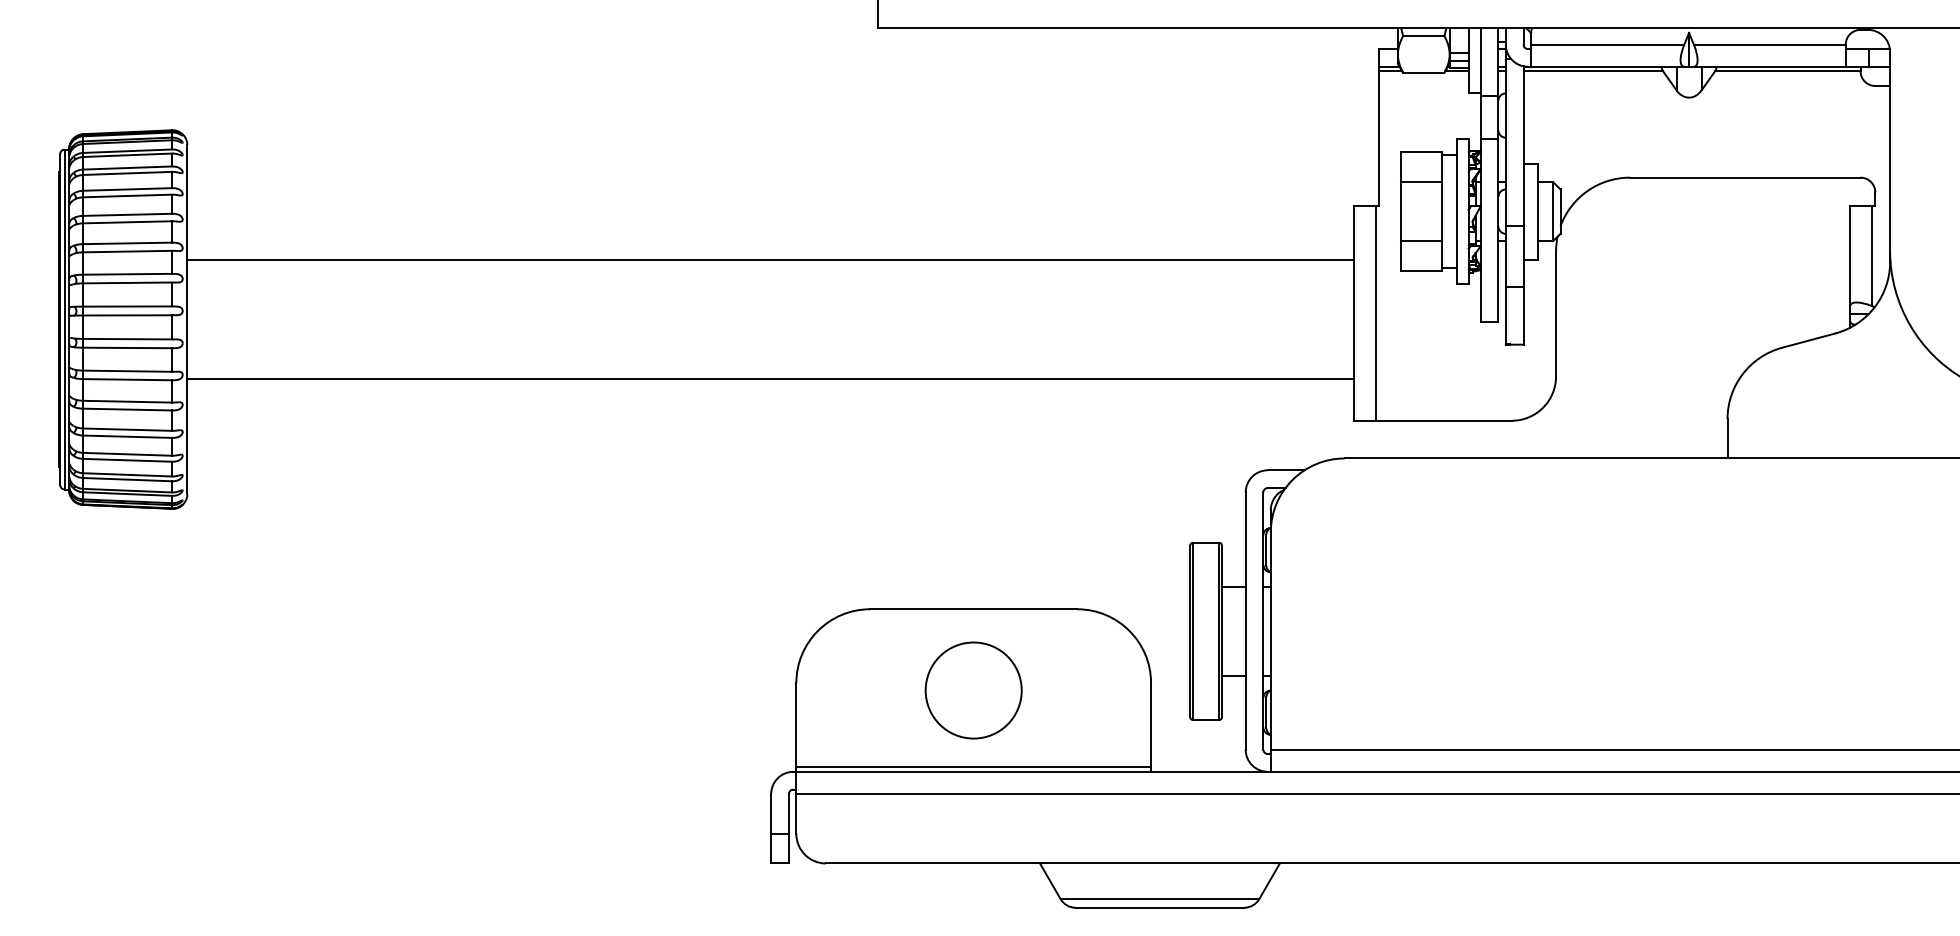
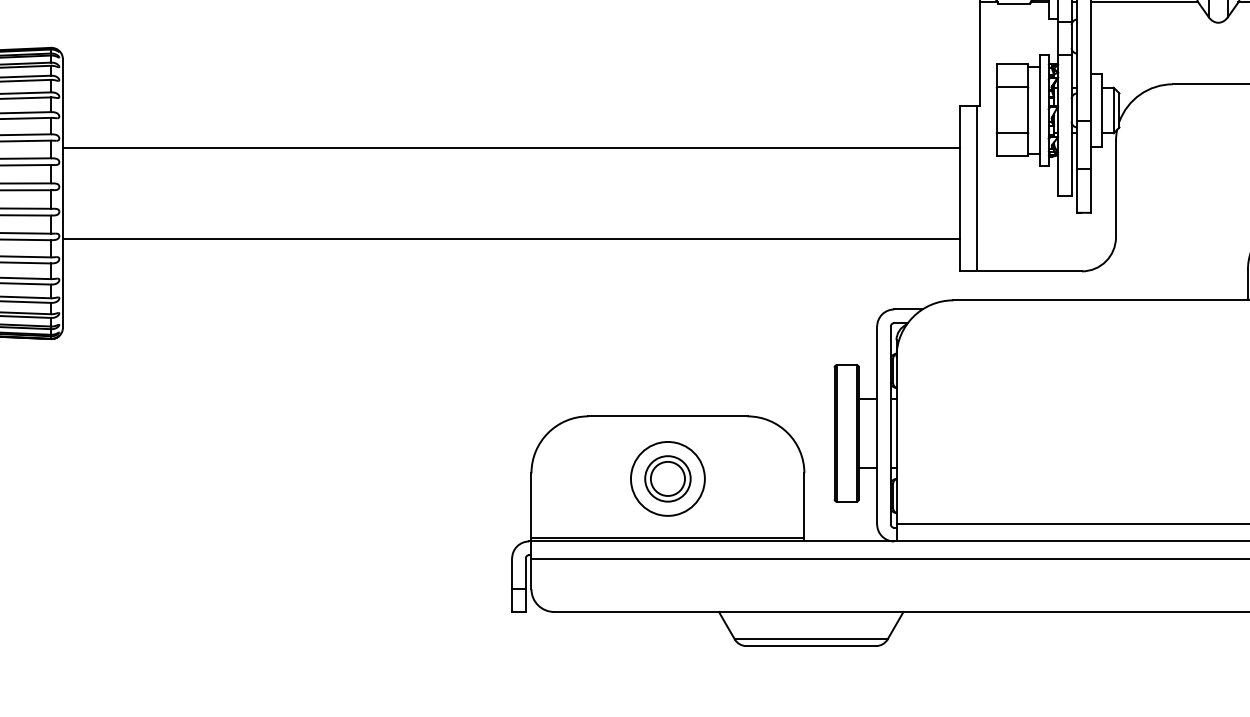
part: (973, 690) -> (667, 478), added

